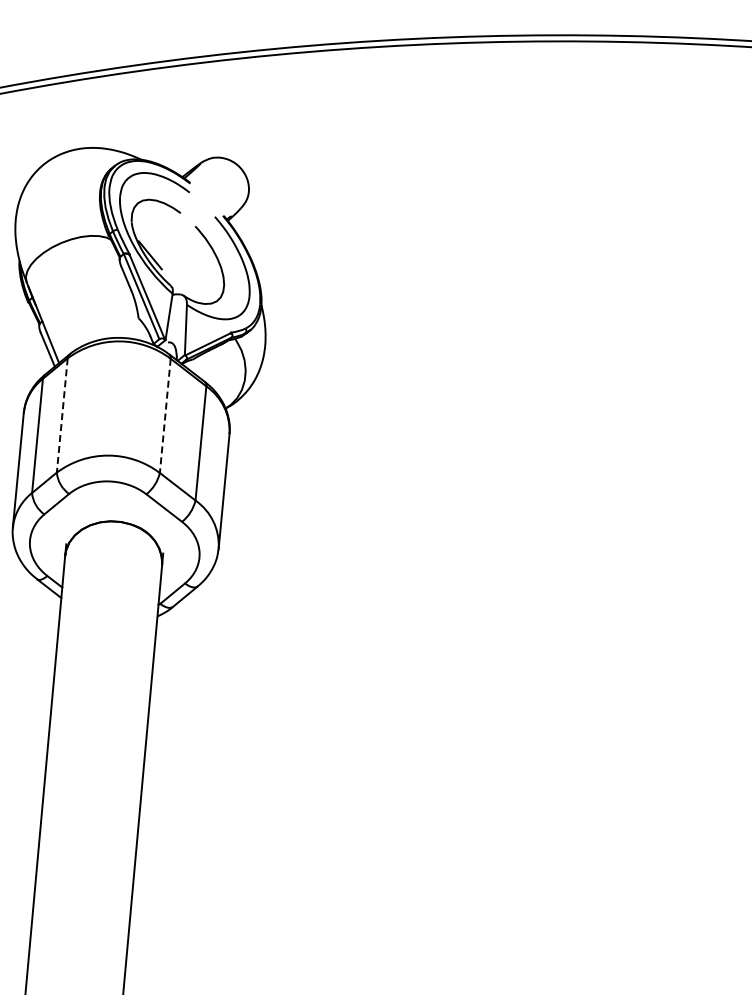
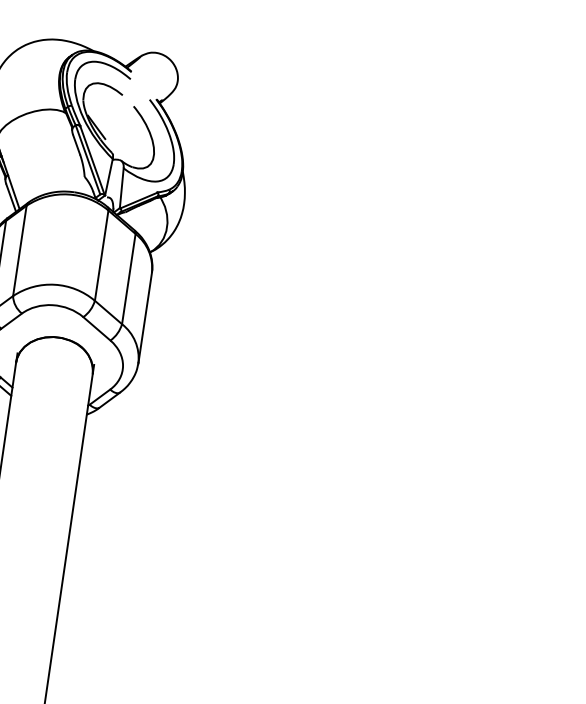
line: (62, 415) -> (20, 250), dashed -> solid
line: (165, 416) -> (101, 256), dashed -> solid

